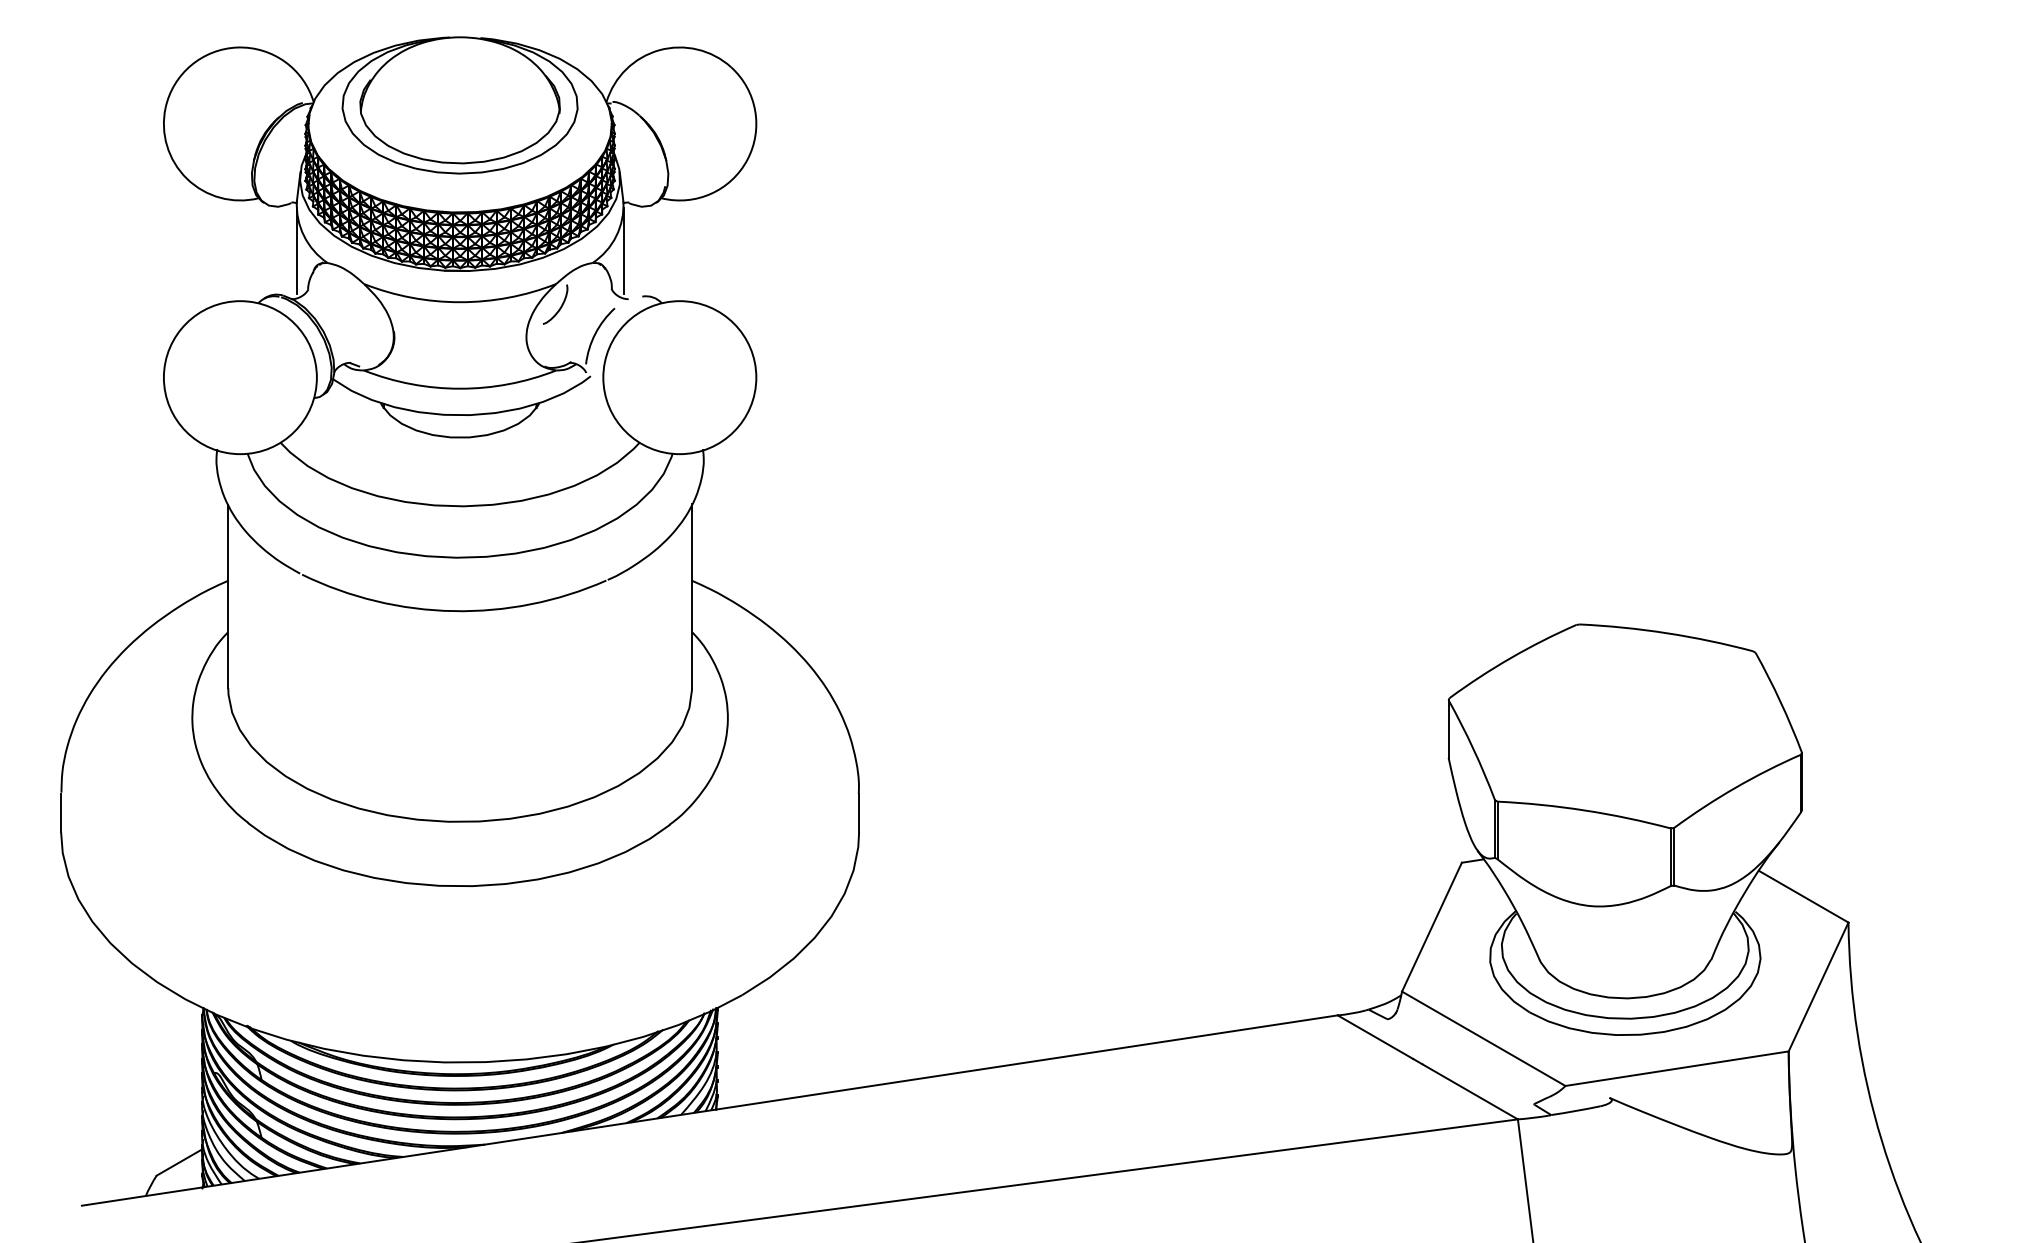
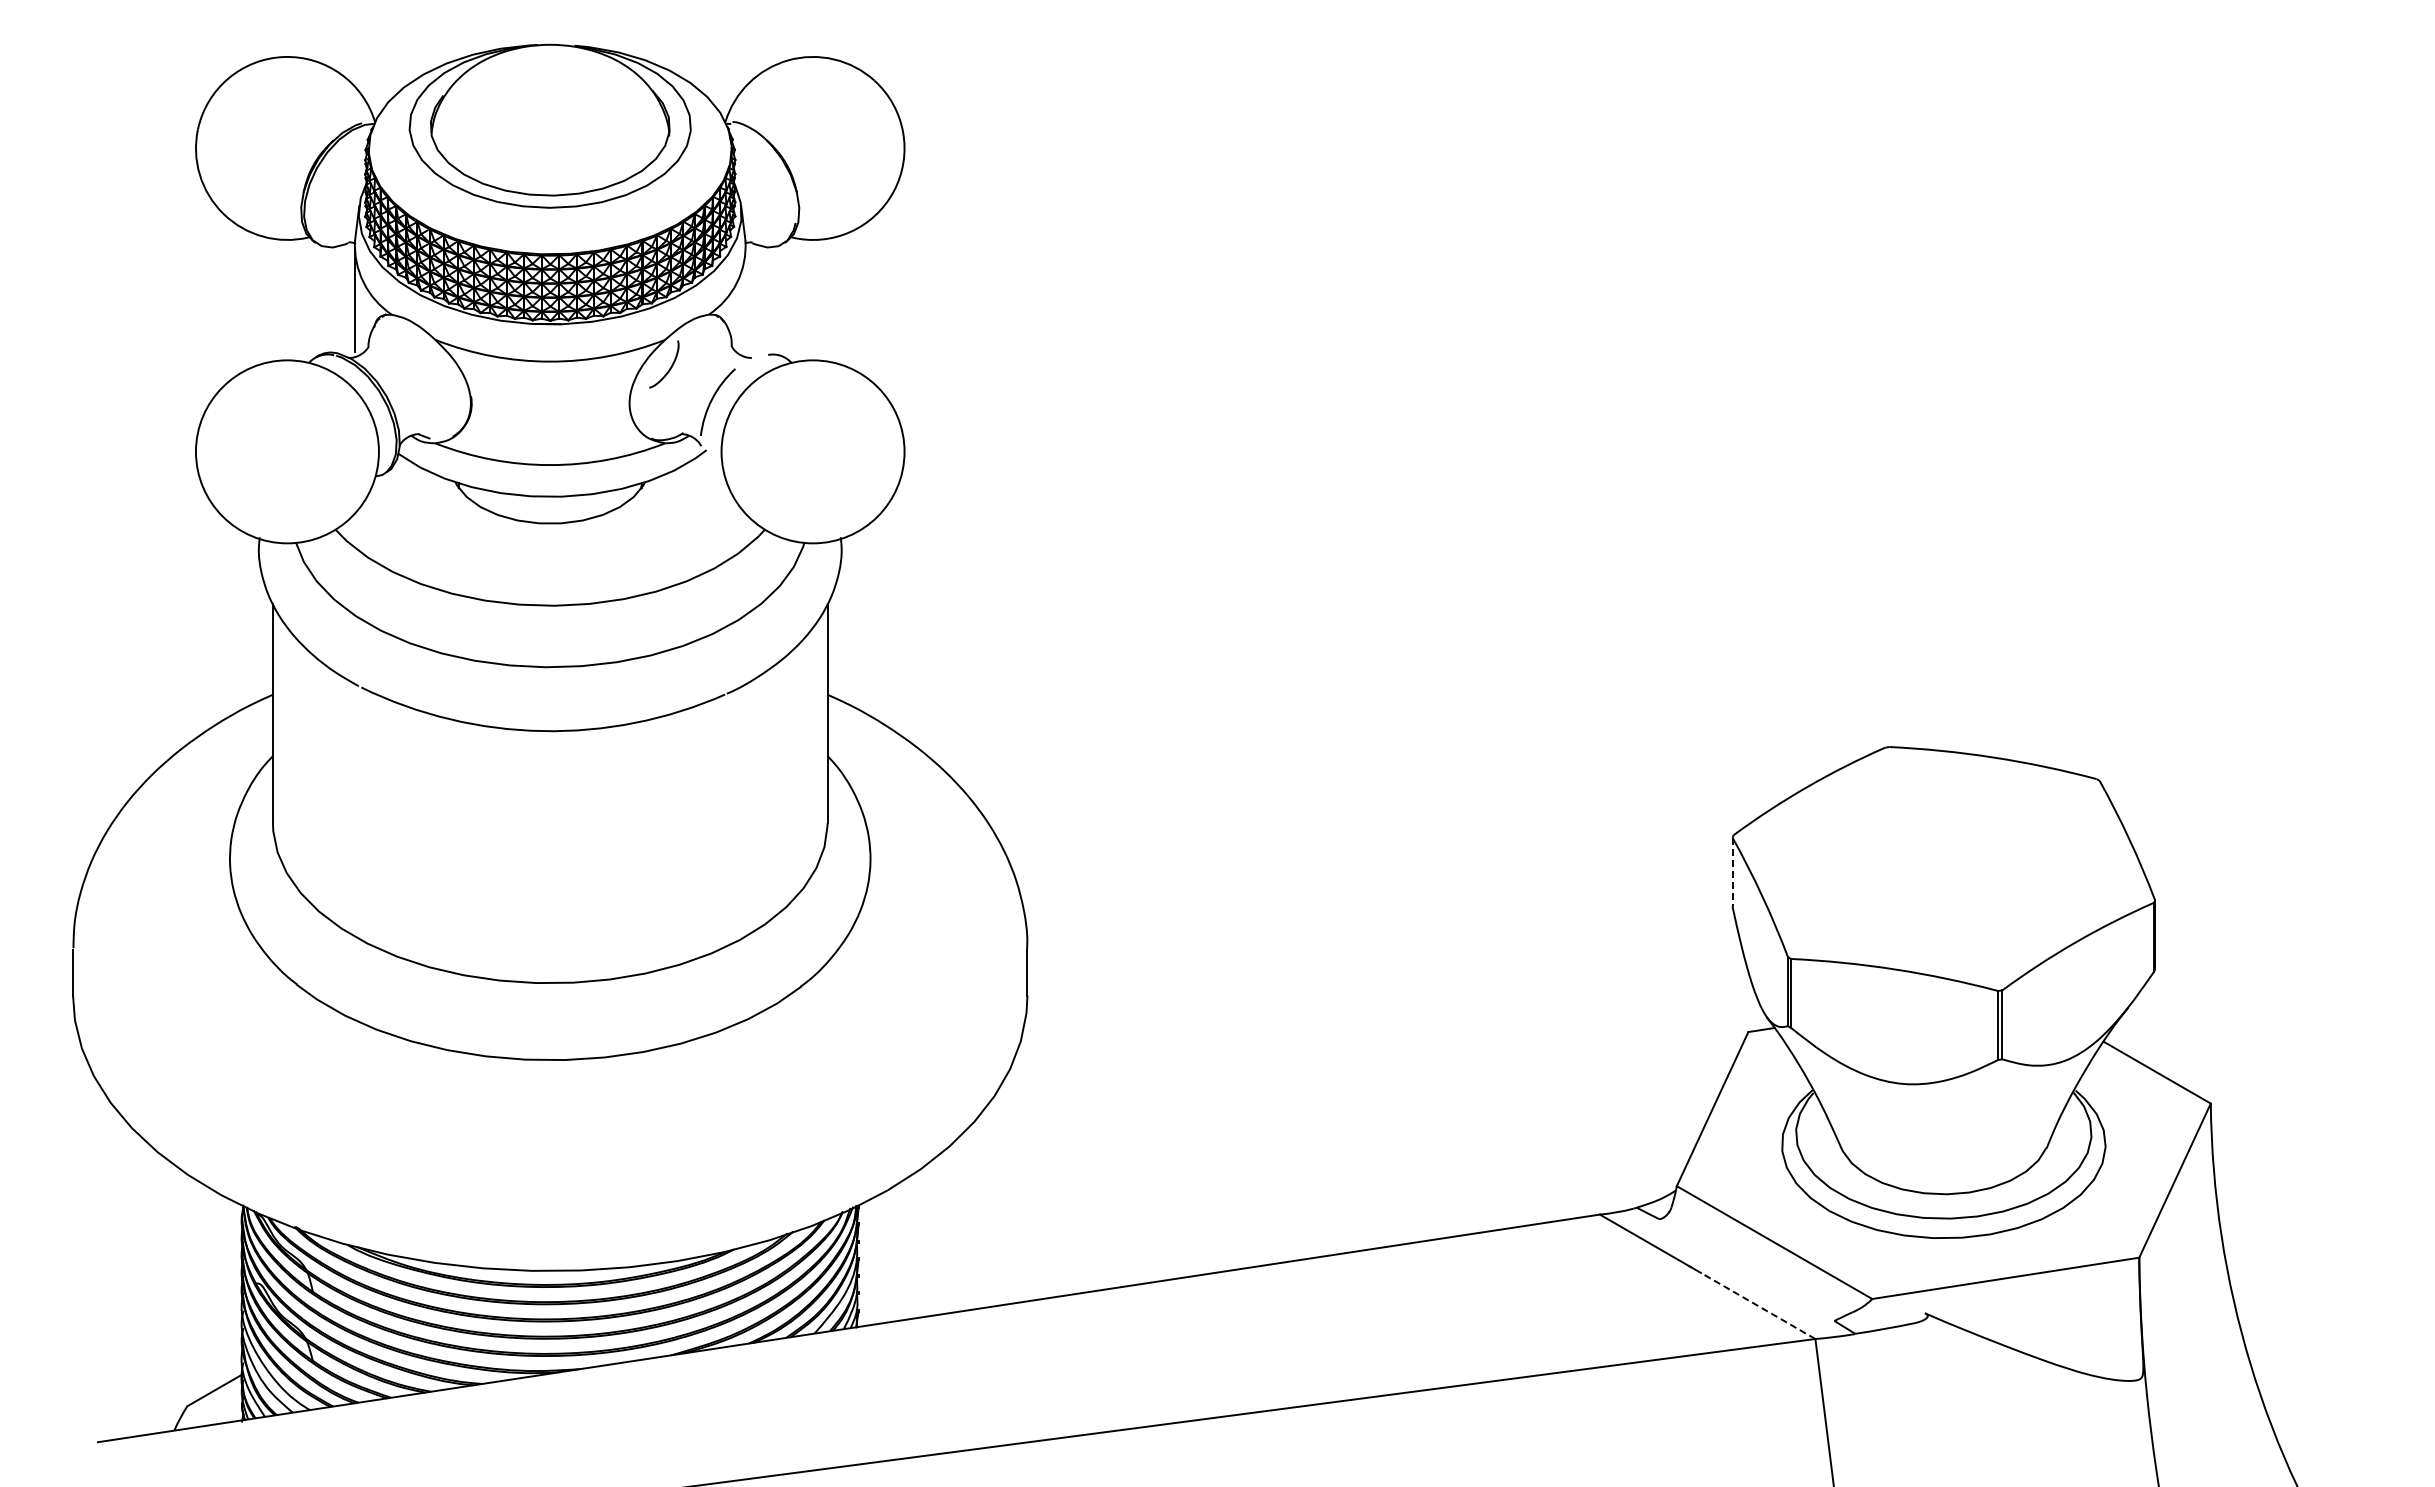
line: (623, 250) -> (745, 299), removed
line: (1448, 729) -> (1732, 872), solid -> dashed
line: (1469, 1091) -> (1757, 1305), solid -> dashed

